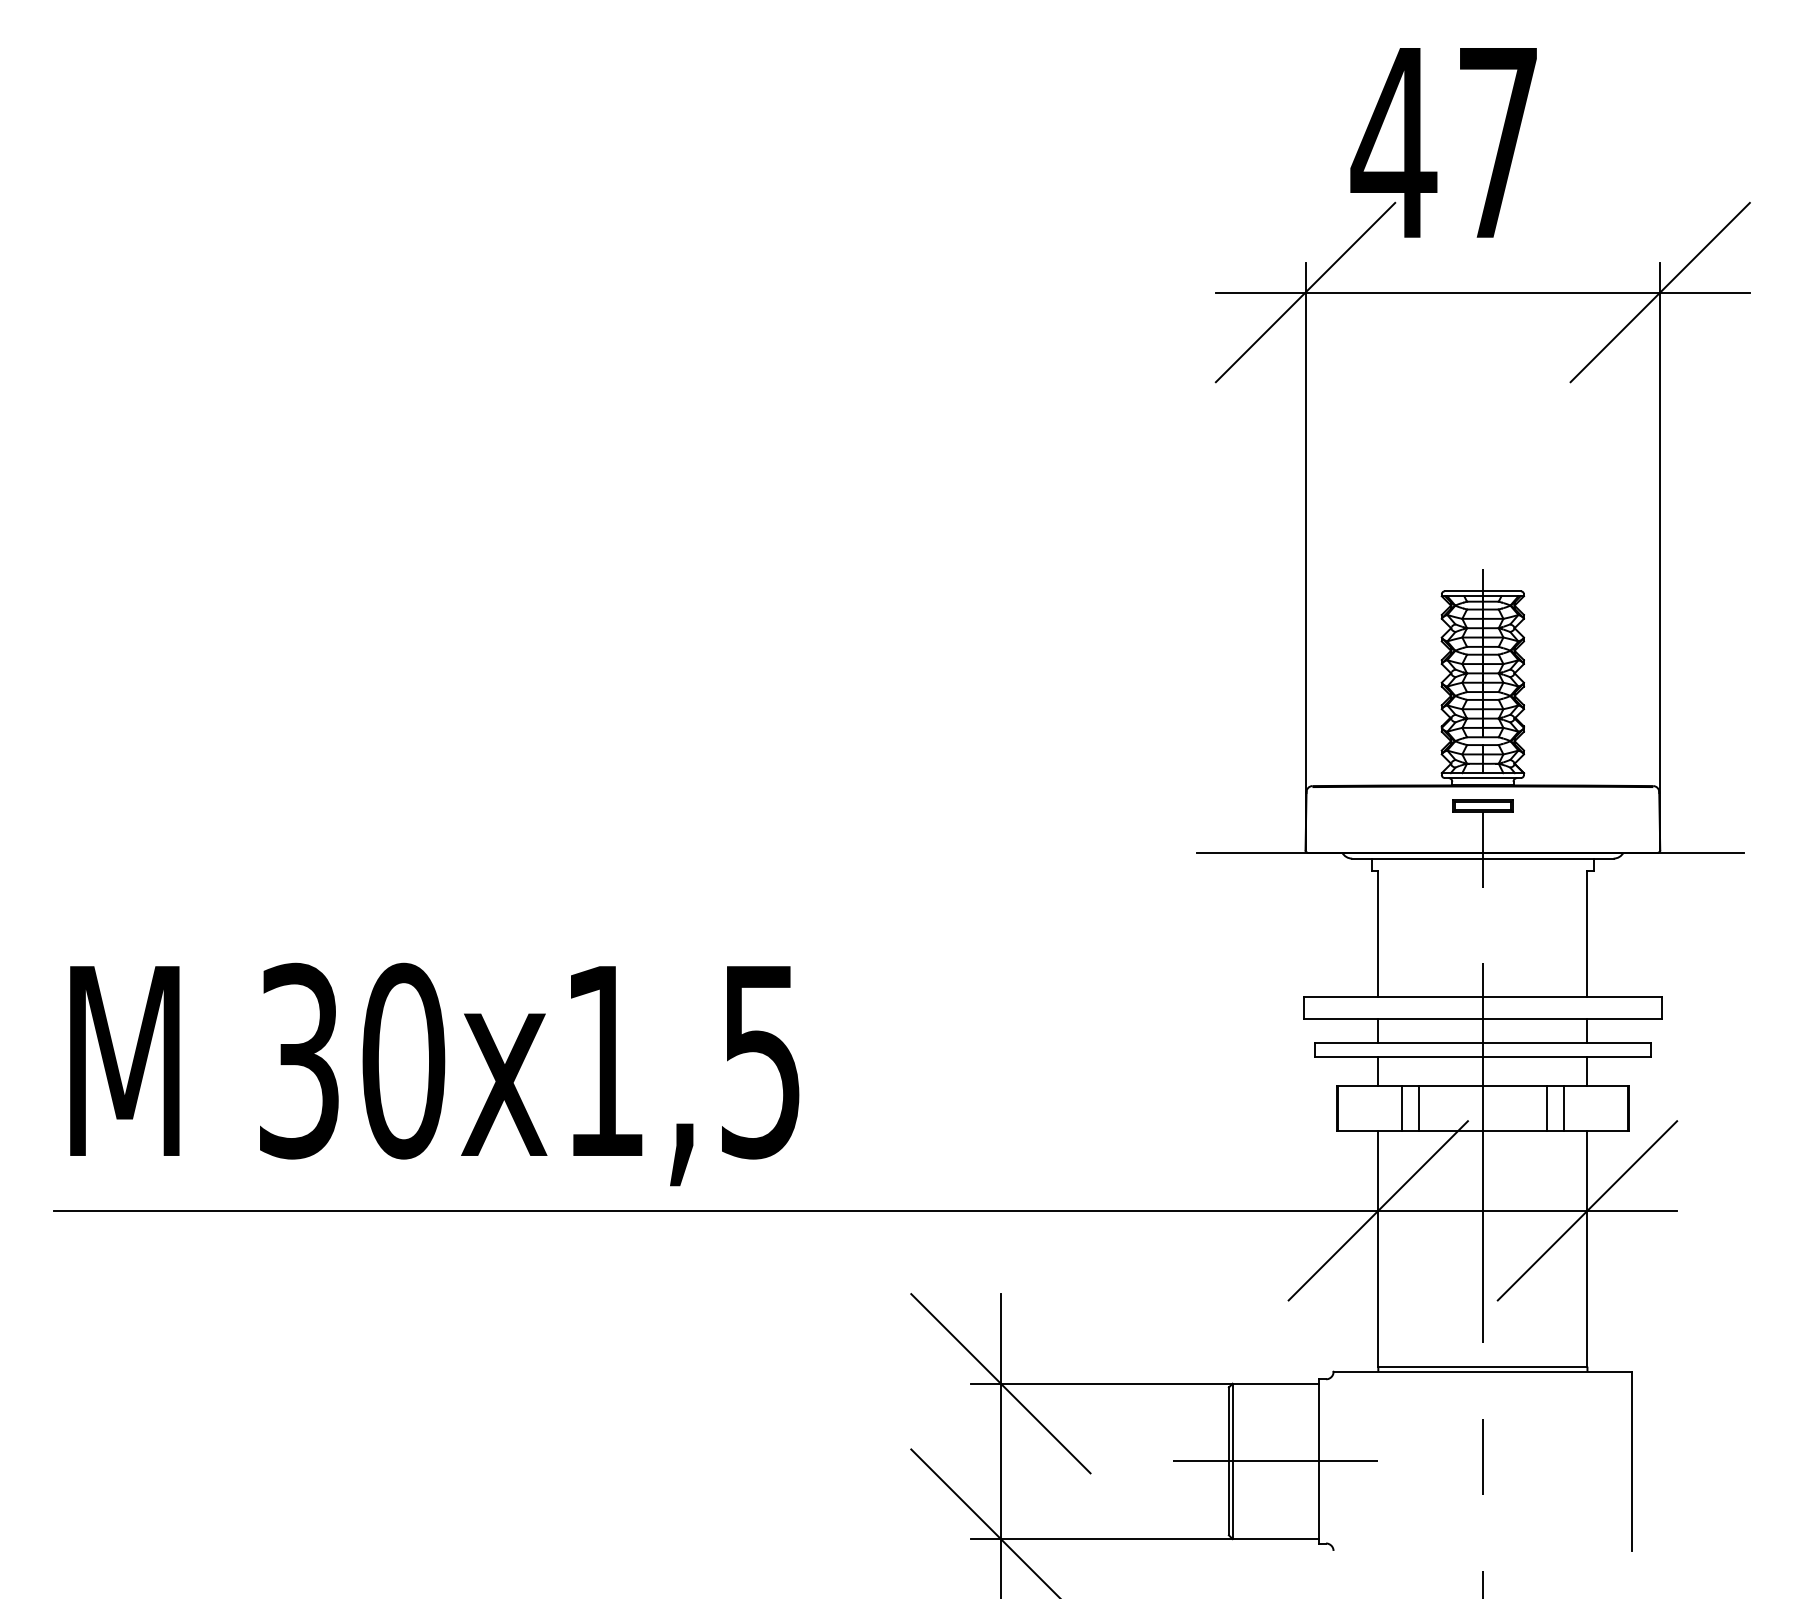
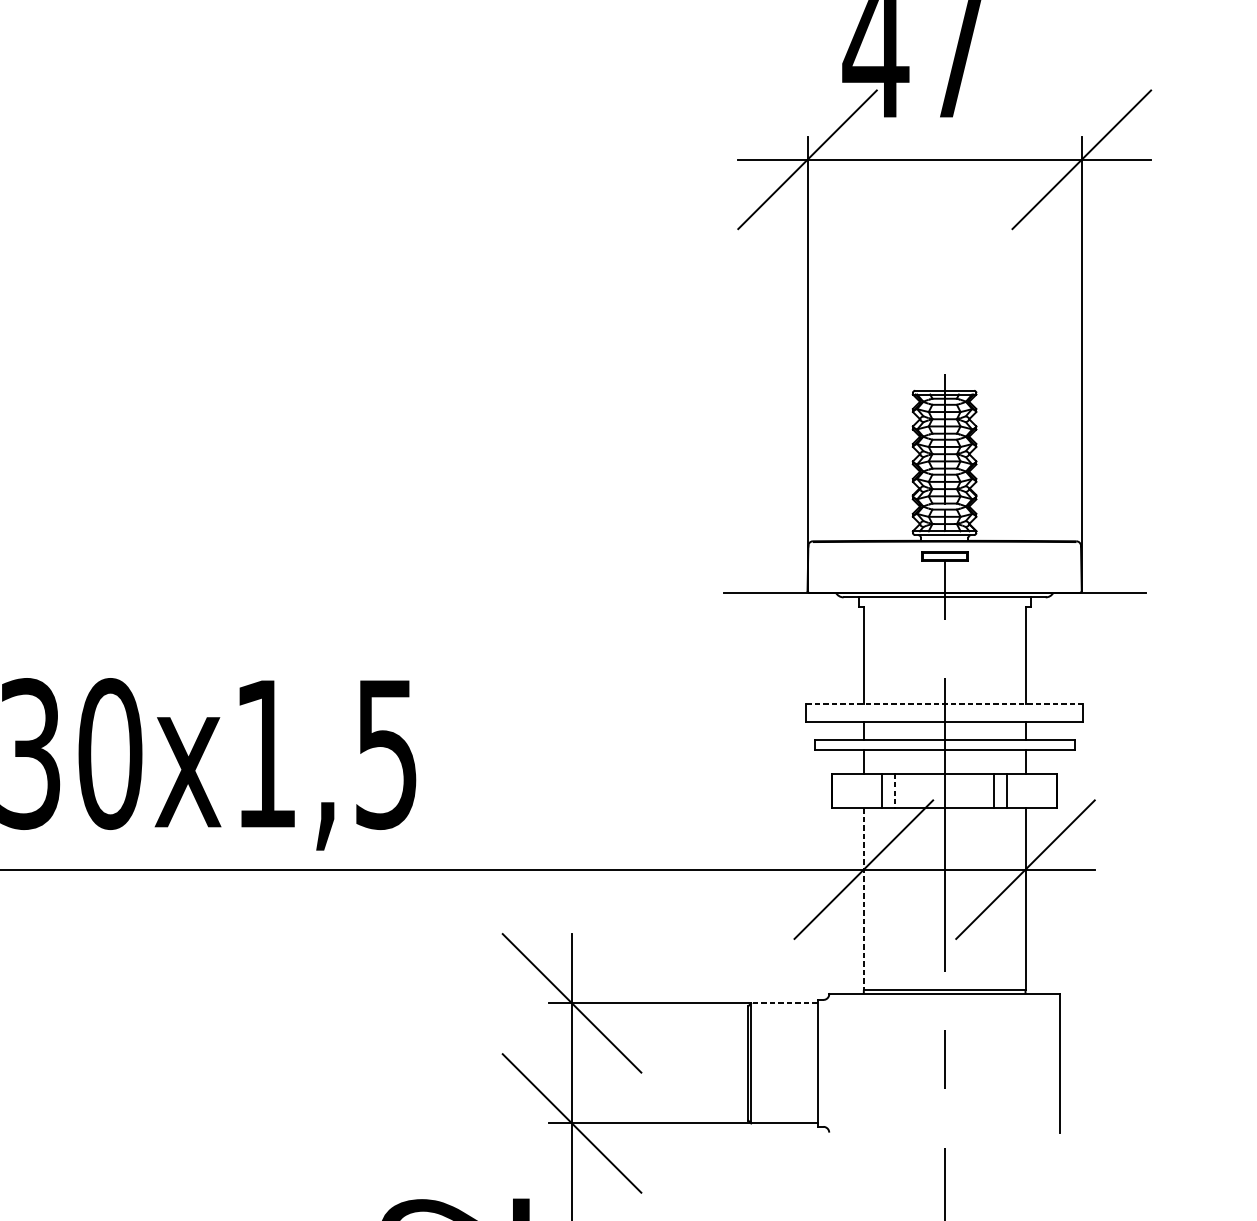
line: (1483, 996) -> (945, 703), solid -> dashed
line: (1418, 1109) -> (894, 791), solid -> dashed
line: (1378, 1248) -> (863, 898), solid -> dashed
line: (1275, 1383) -> (784, 1003), solid -> dashed
line: (1275, 1461) -> (784, 1063), removed

